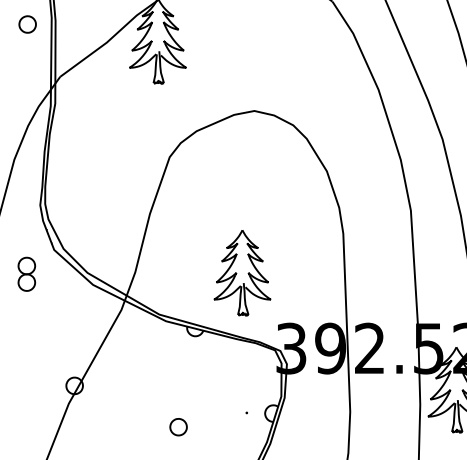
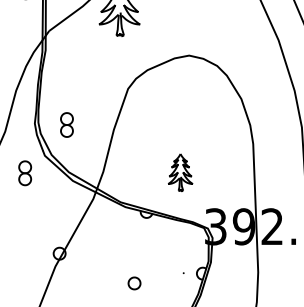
part: (84, 206) -> (66, 124), added
part: (242, 273) -> (180, 172), size x0.6

